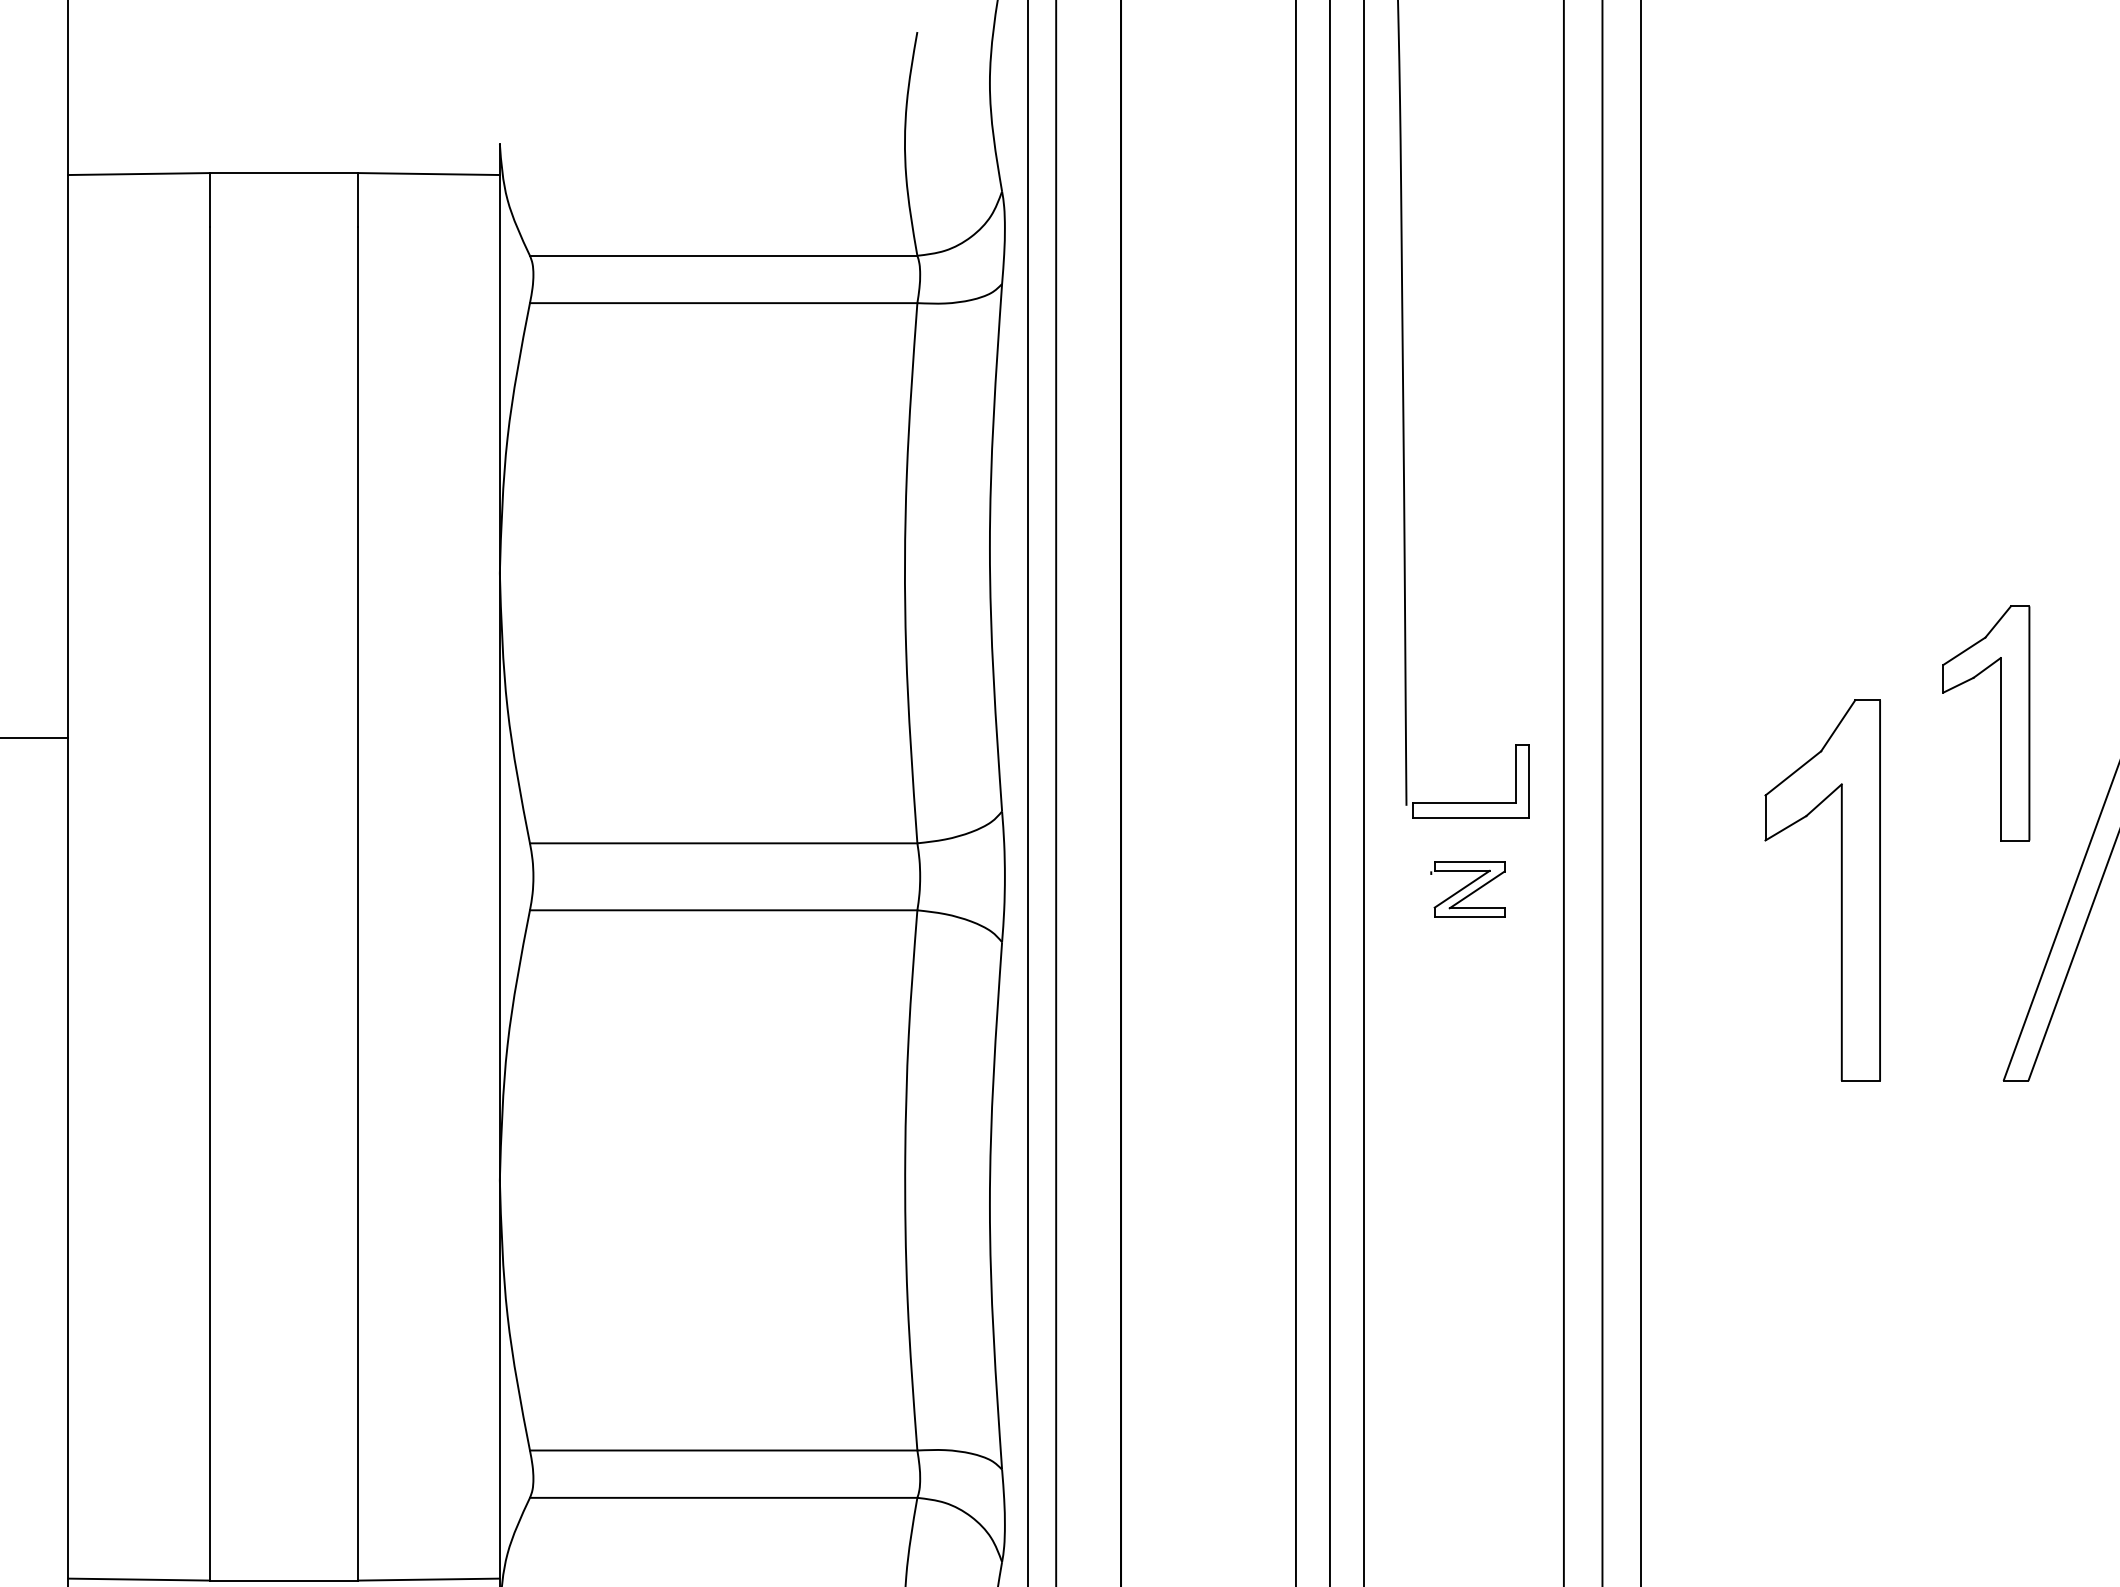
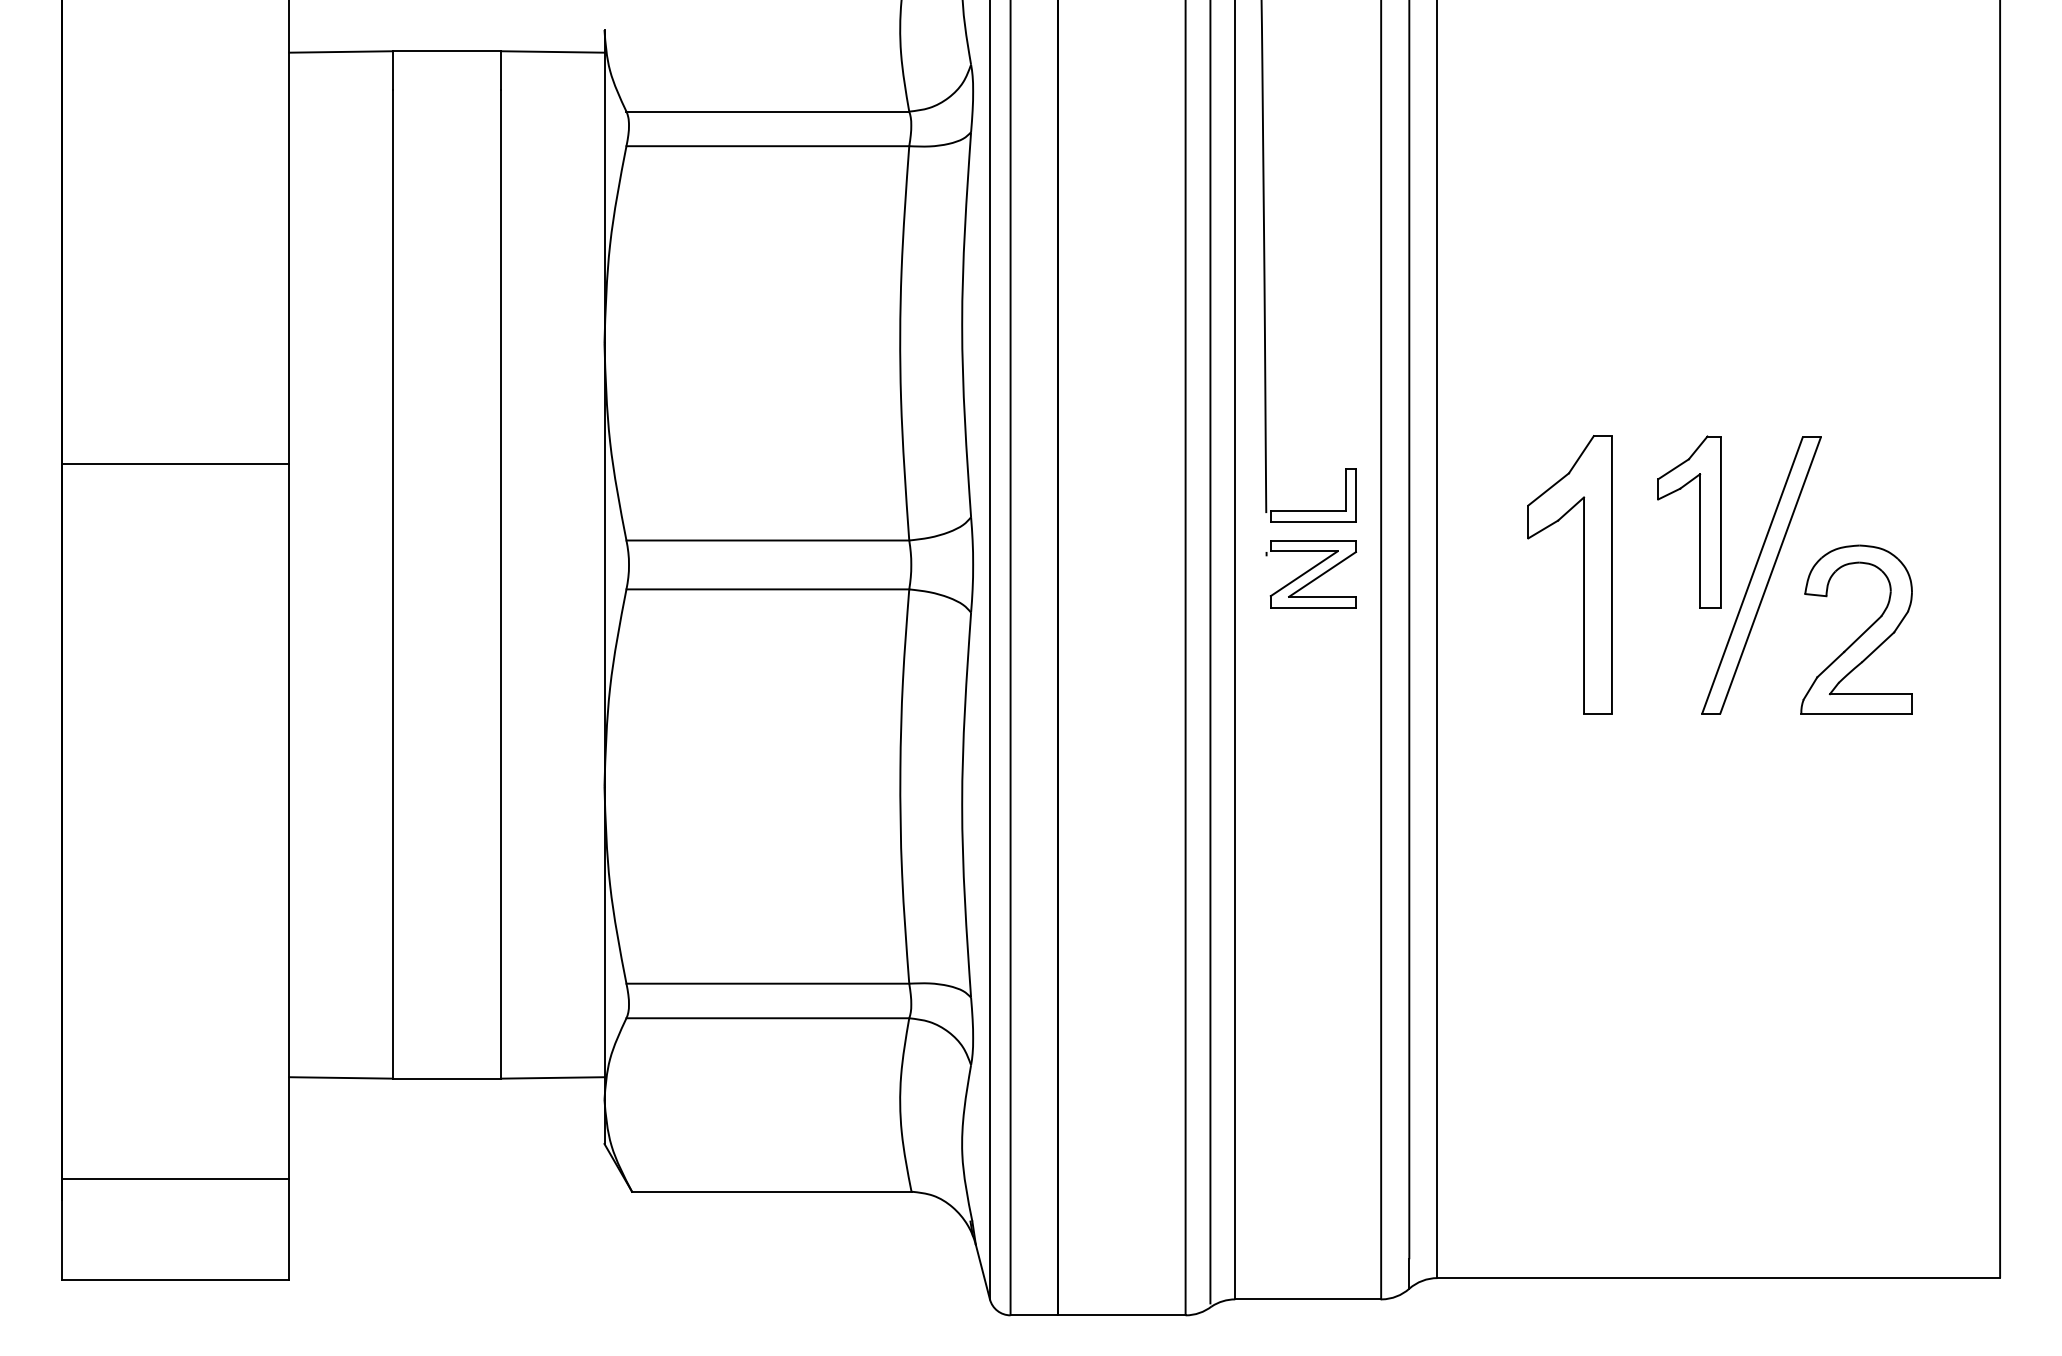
part: (2000, 722) -> (1699, 521), moved
part: (1467, 889) -> (1310, 574), size x1.67

